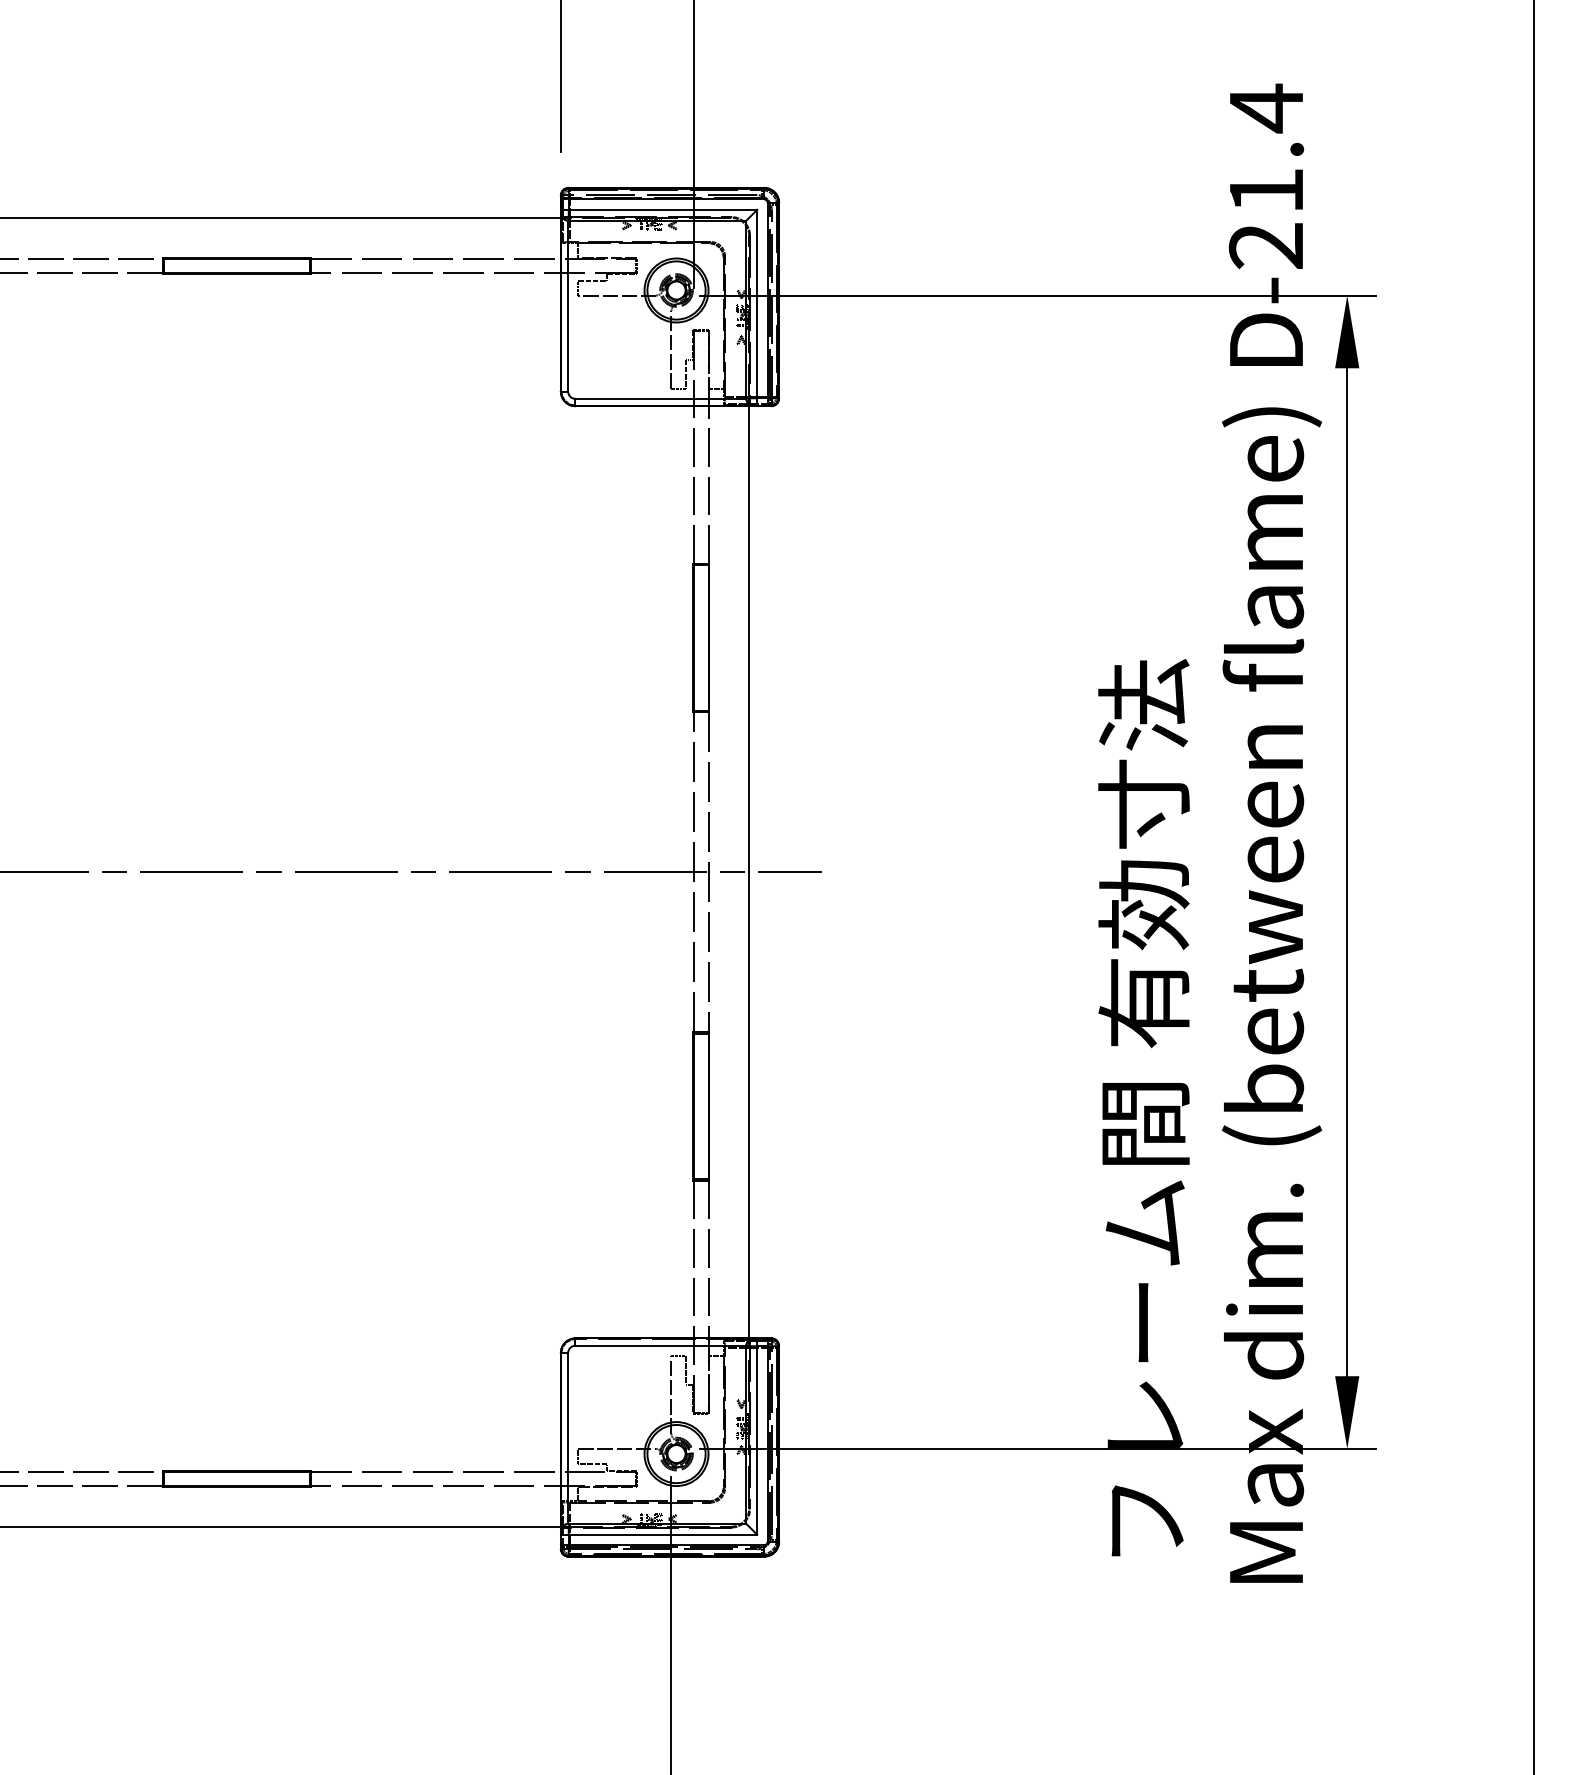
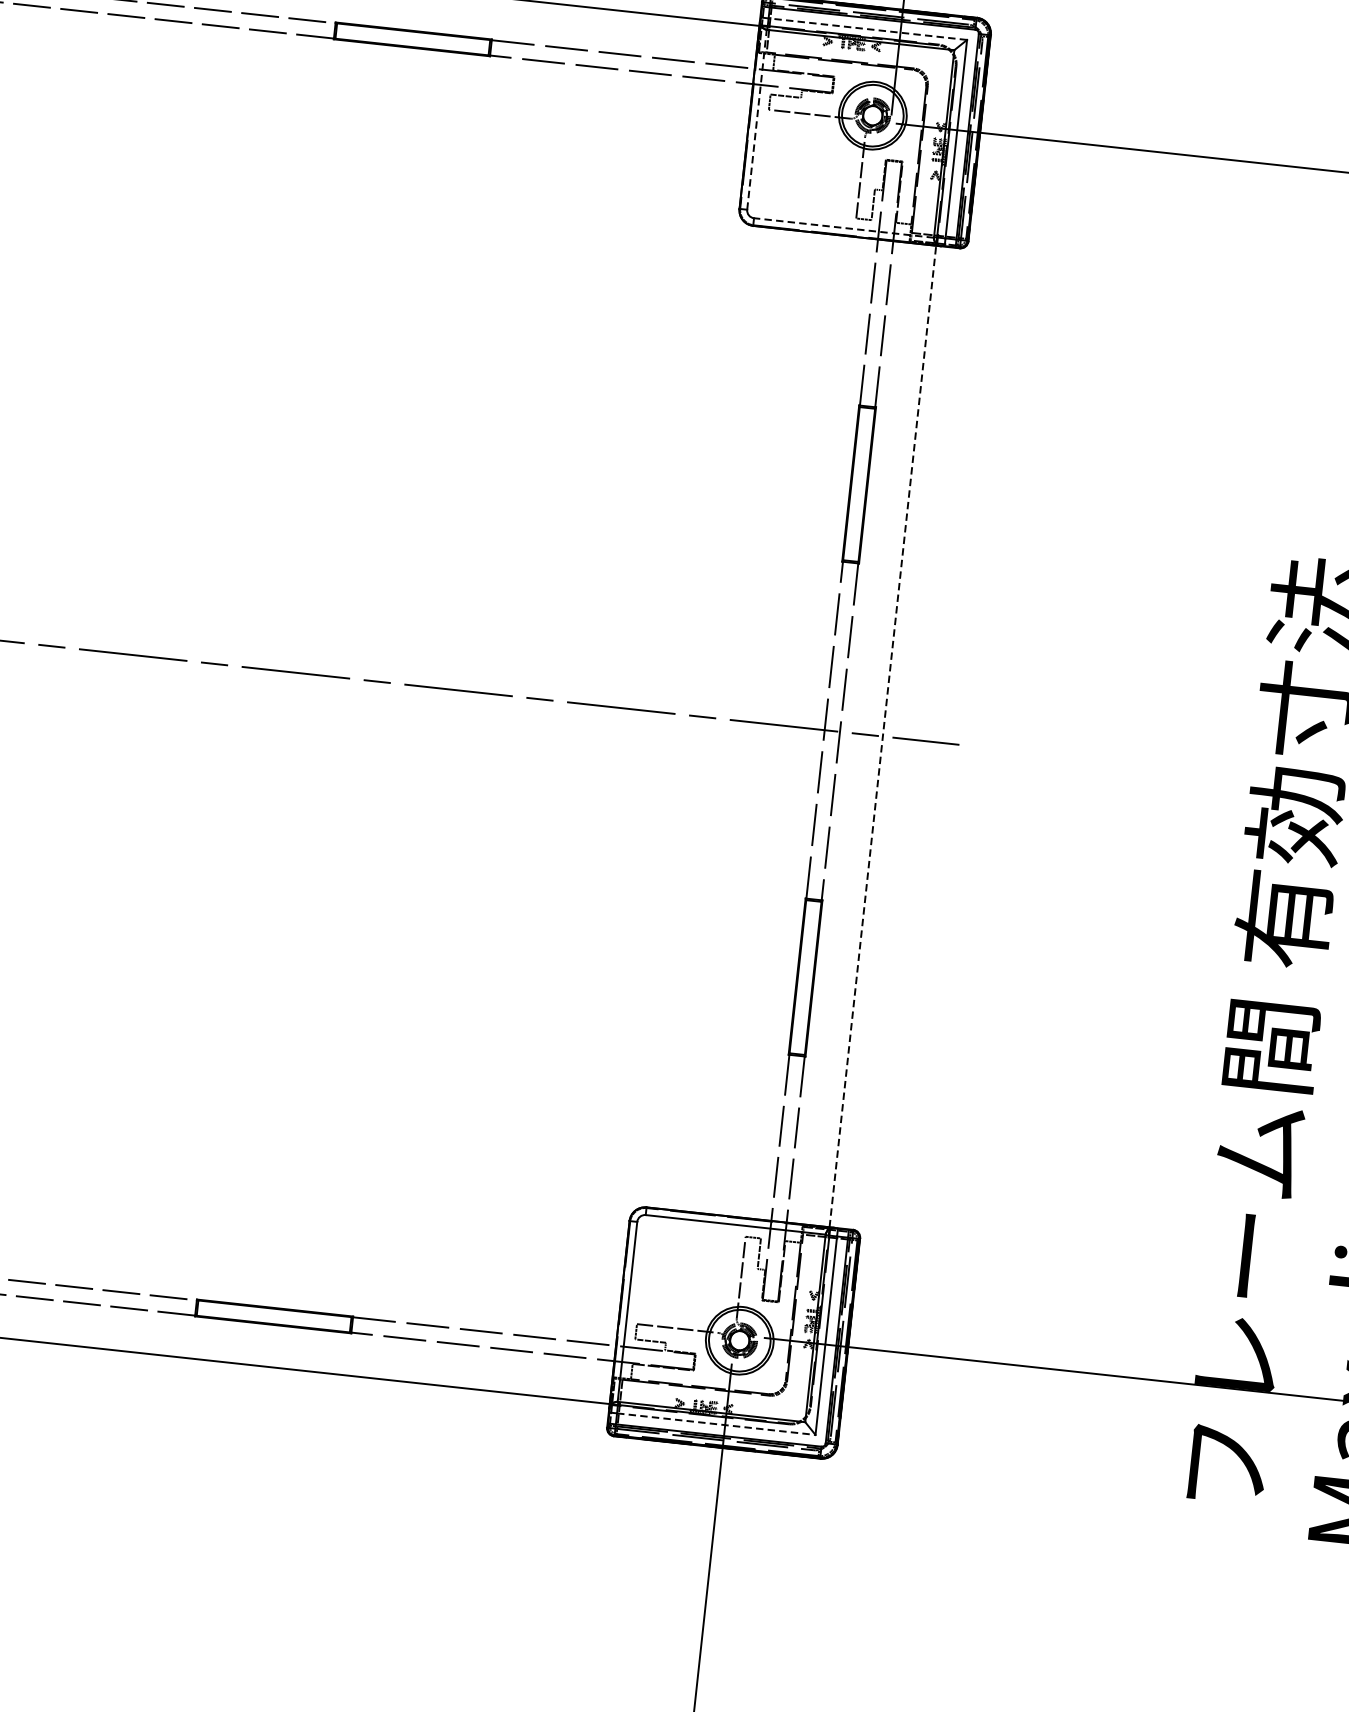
line: (662, 209) -> (867, 28), solid -> dashed
line: (568, 305) -> (757, 119), solid -> dashed
line: (660, 398) -> (843, 227), solid -> dashed
line: (749, 871) -> (883, 735), solid -> dashed
line: (663, 1534) -> (716, 1423), solid -> dashed

